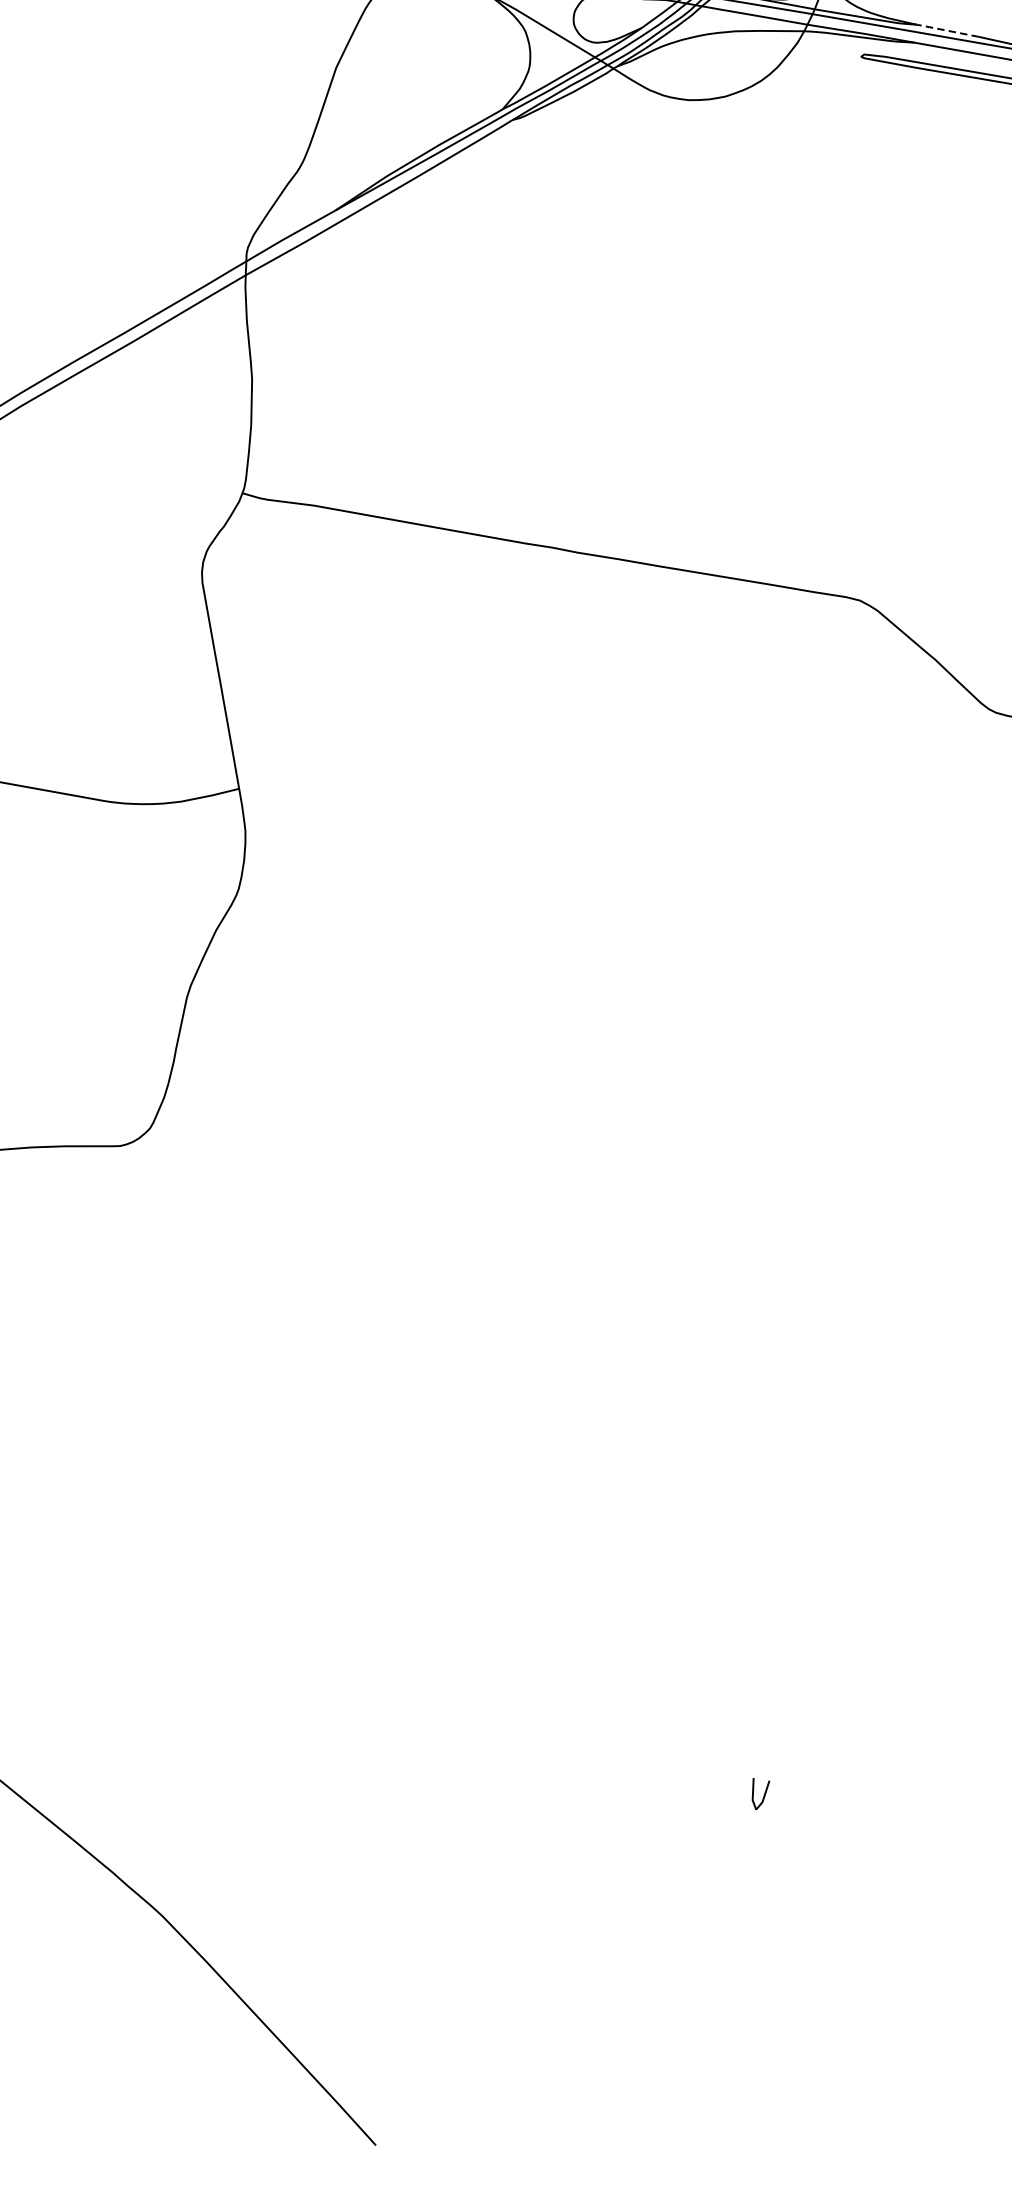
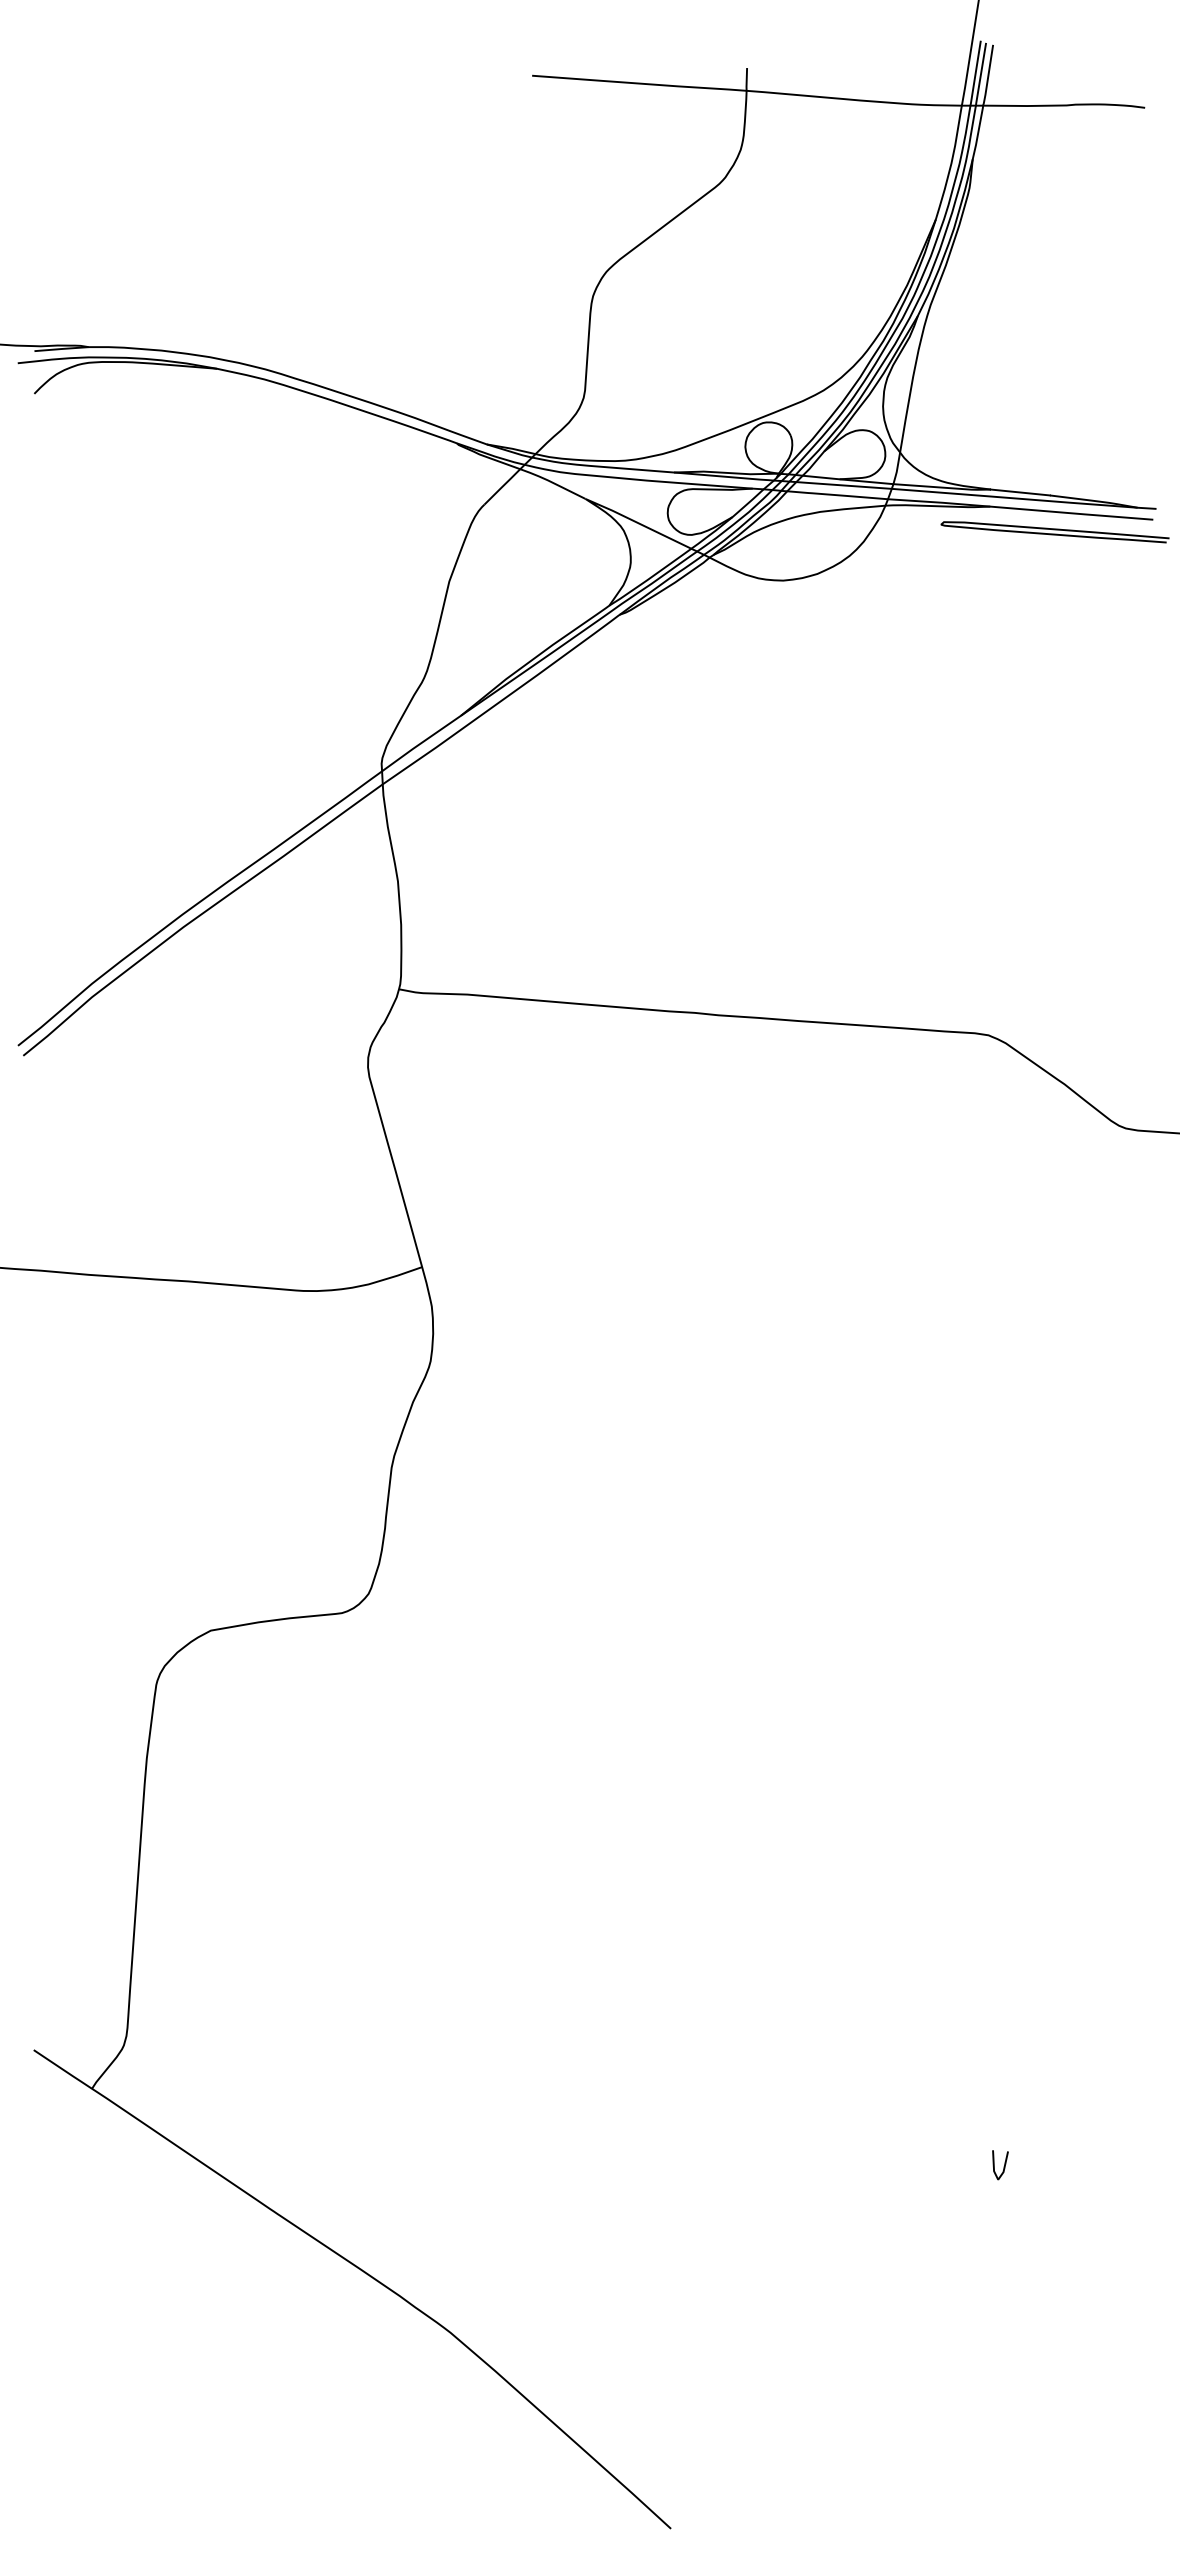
line: (948, 30) -> (1020, 492), dashed -> solid

